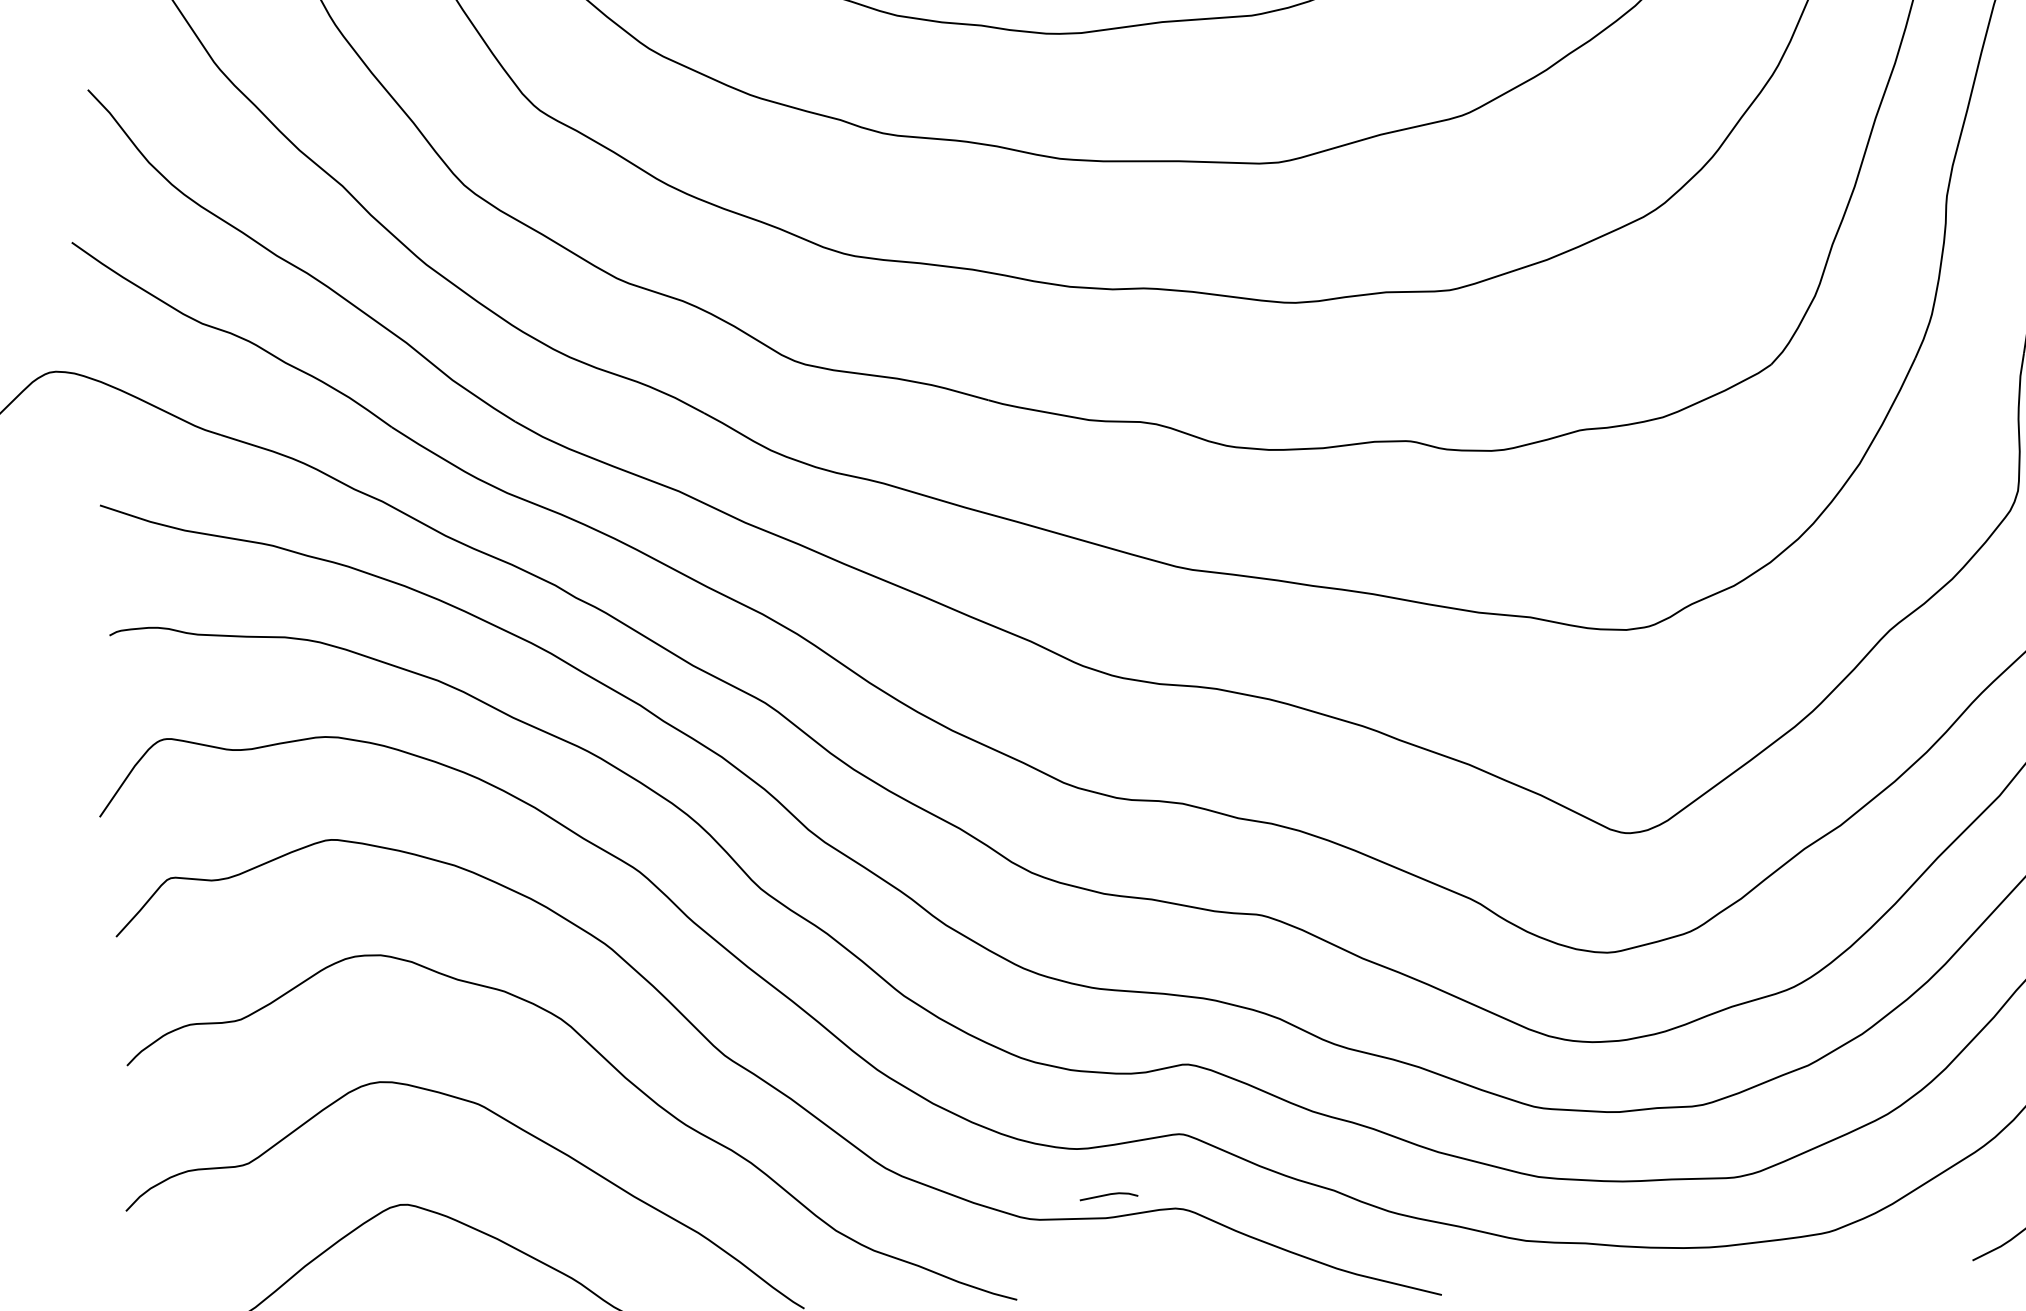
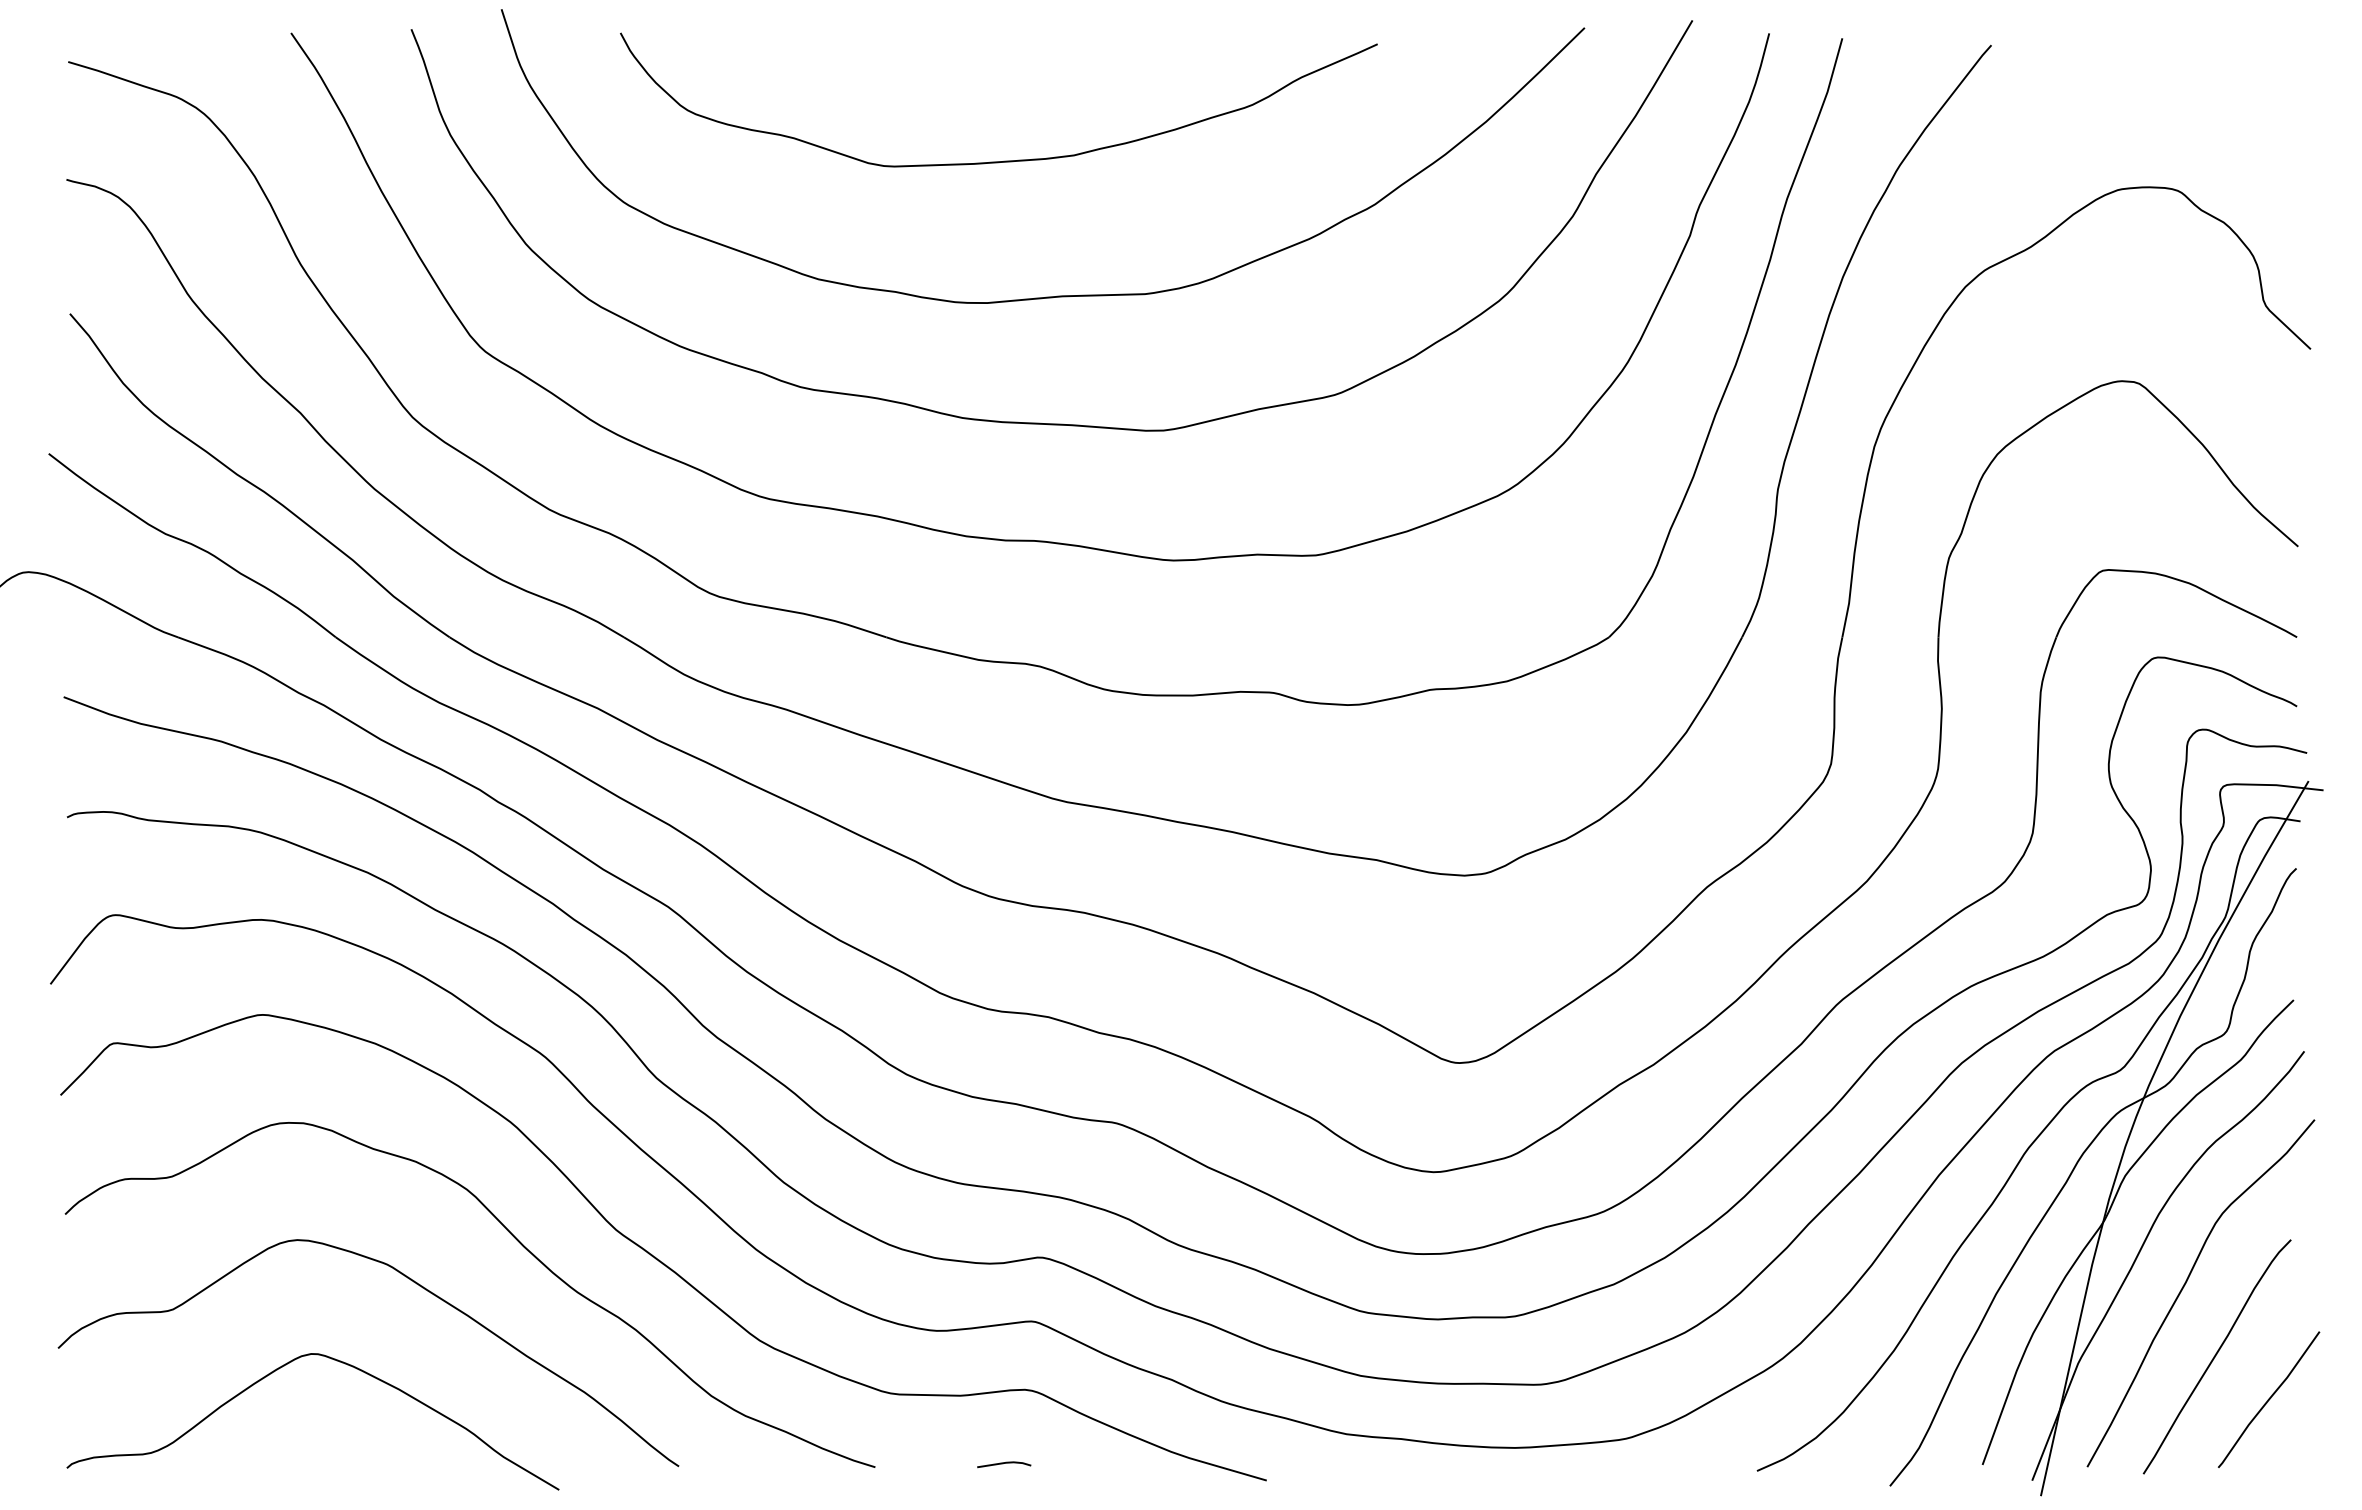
line: (1109, 1194) -> (1004, 1463), moved

